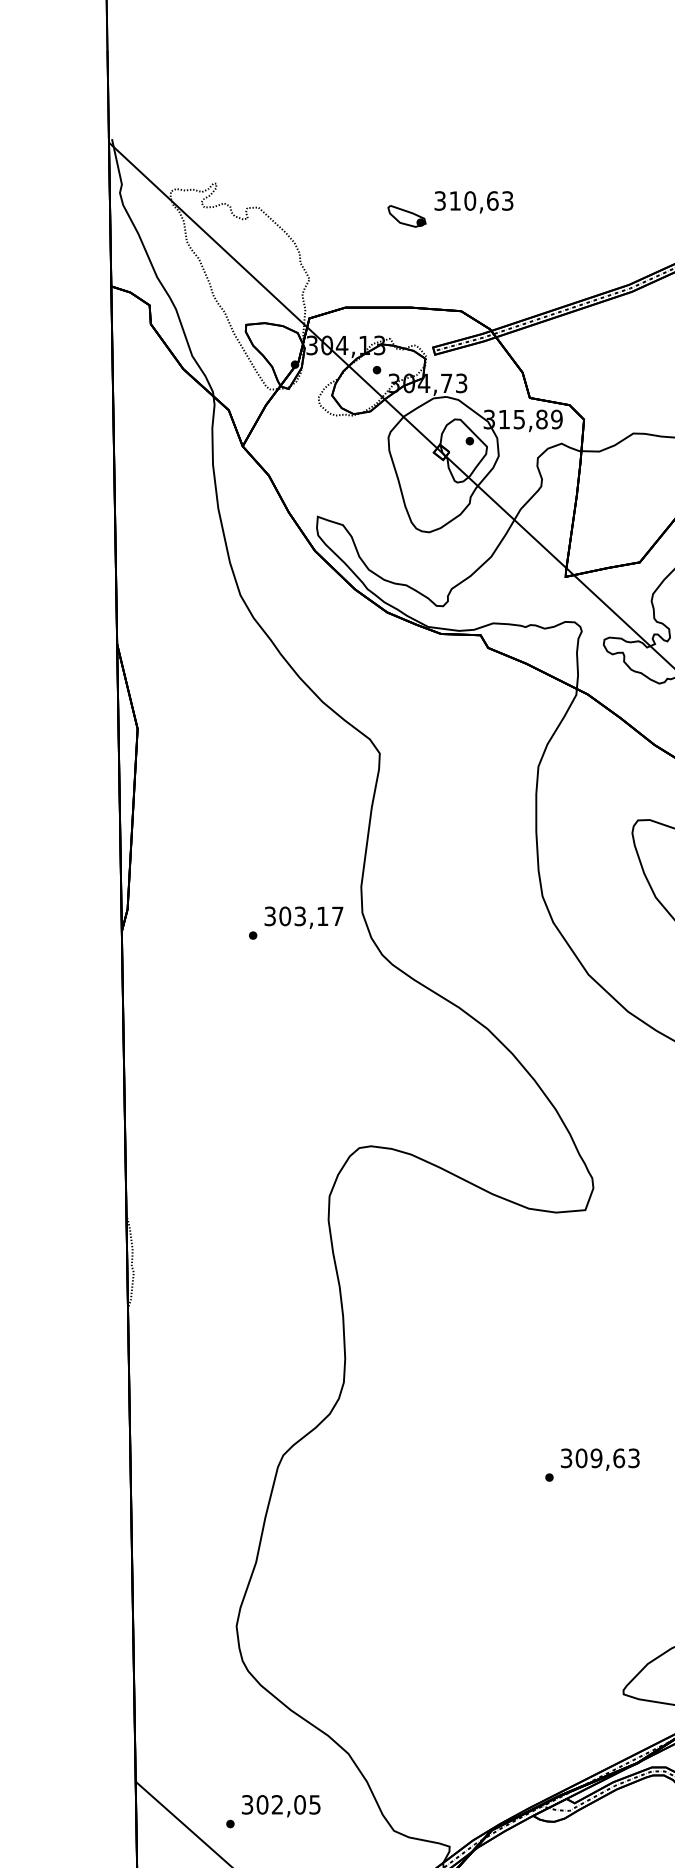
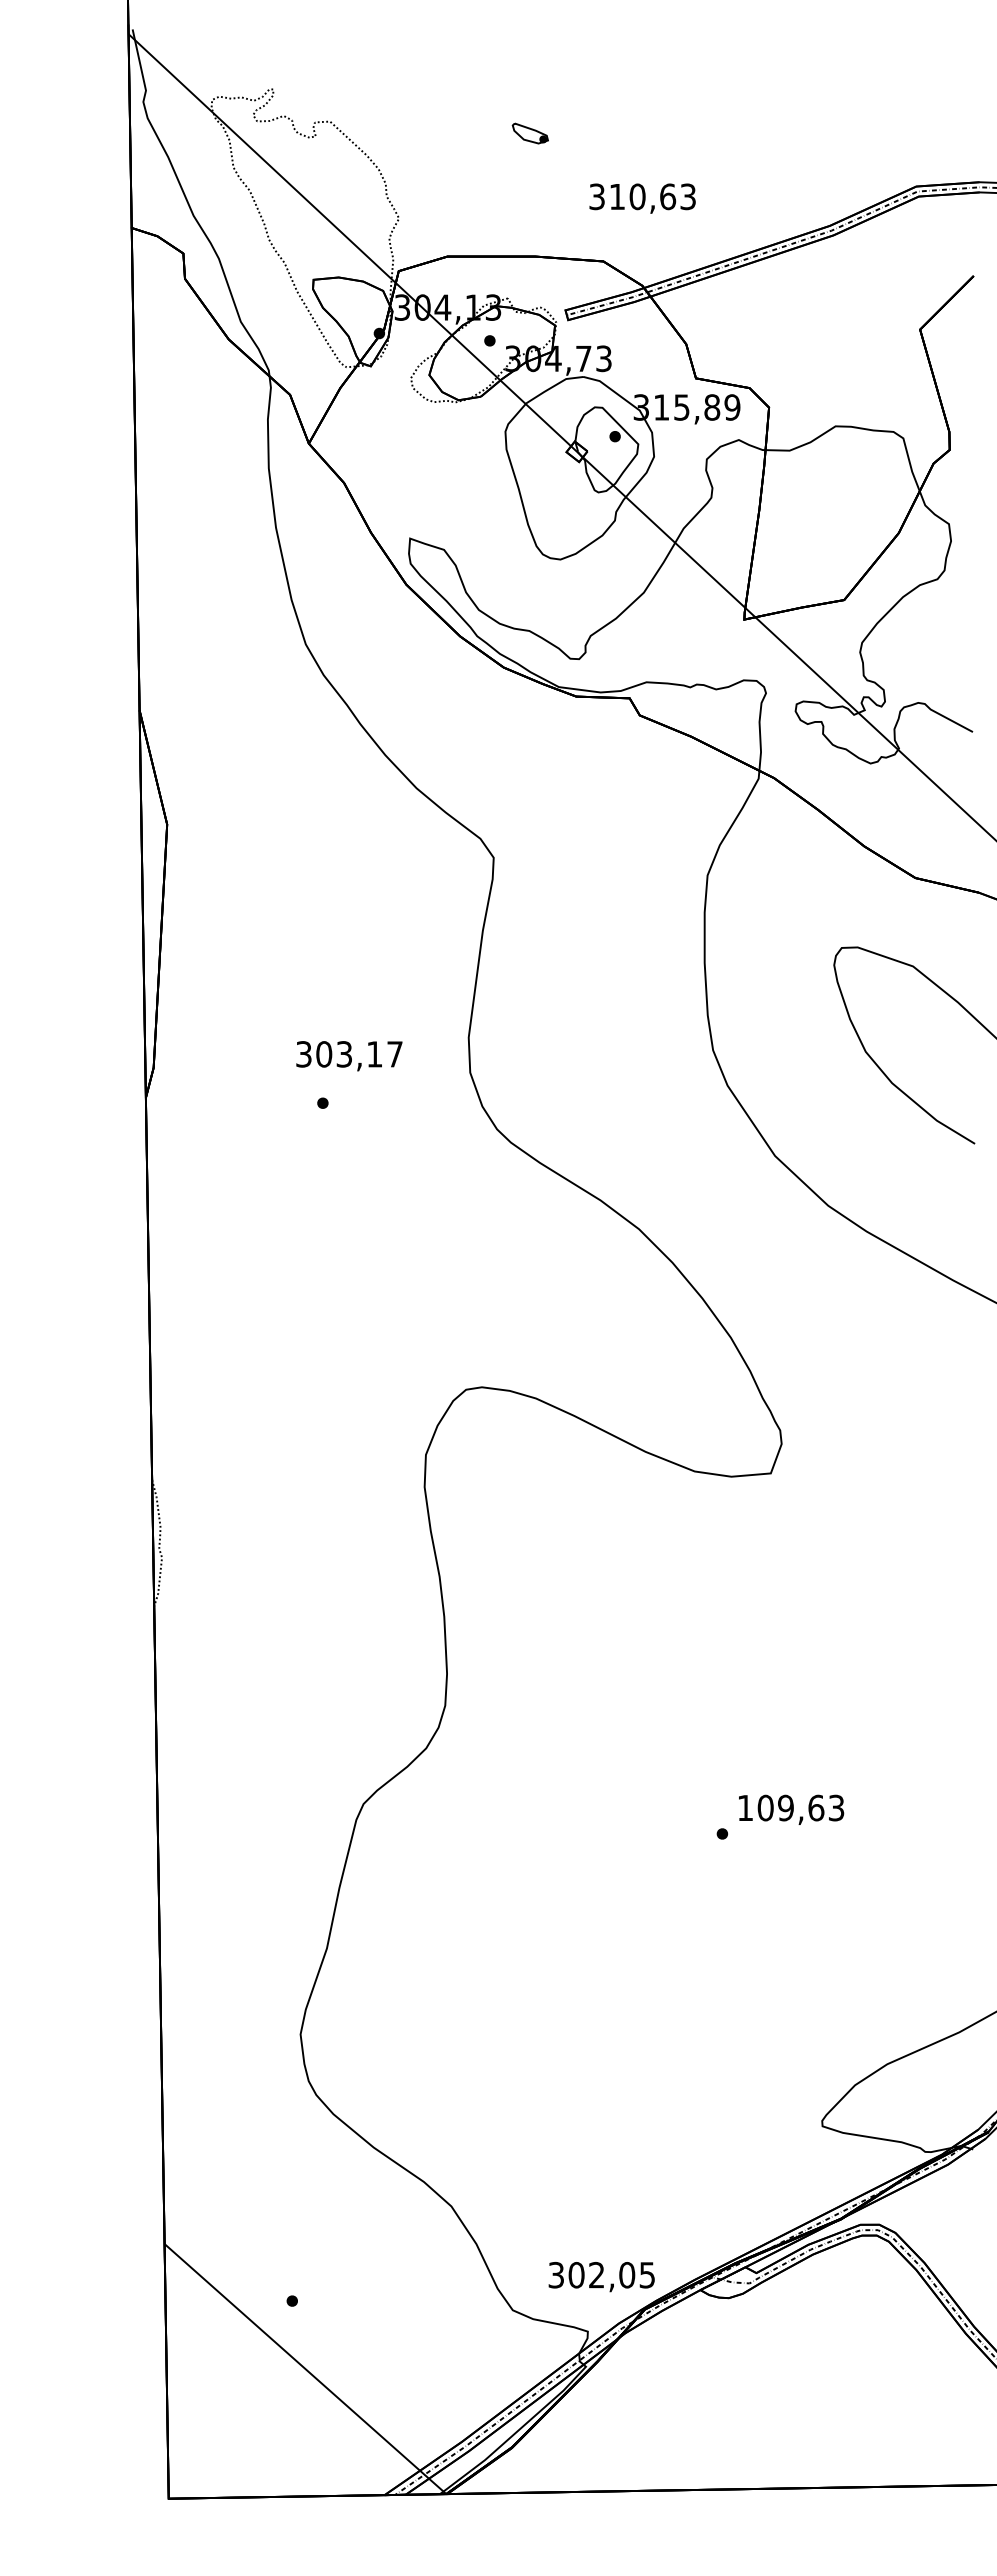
text: (473, 202) -> (642, 198), moved
part: (407, 216) -> (530, 133), size x0.7
text: (304, 917) -> (349, 1056), moved
text: (566, 1457) -> (745, 1807), 309,63 -> 109,63
text: (281, 1806) -> (601, 2277), moved

